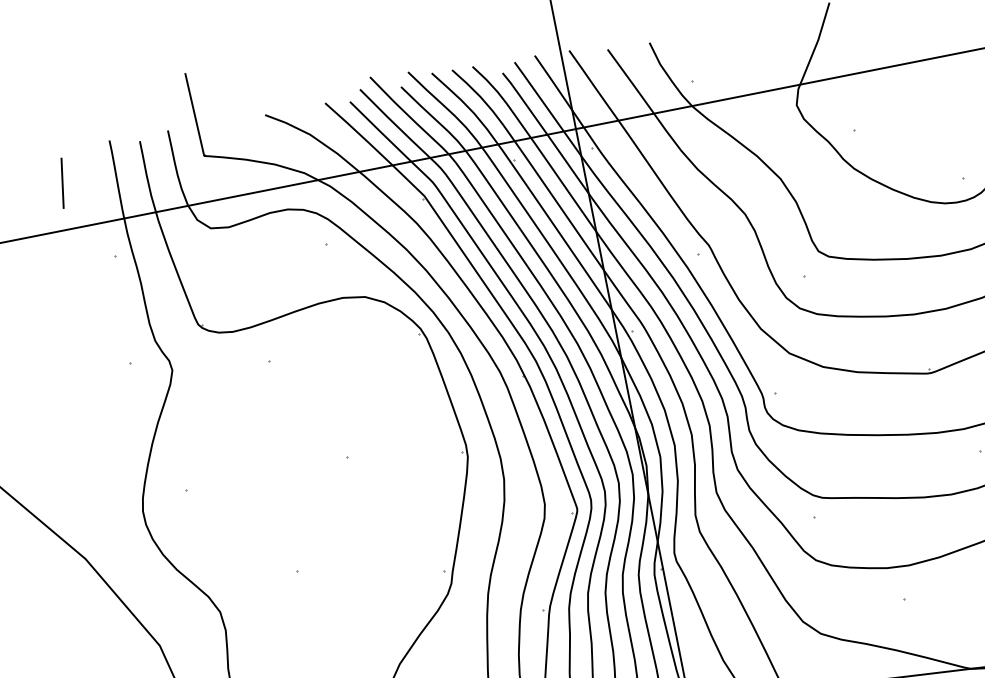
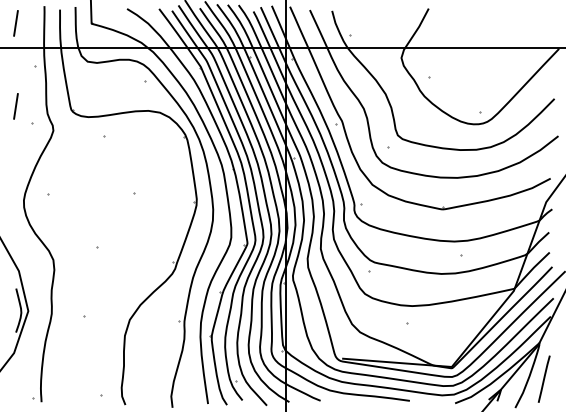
line: (92, 338) -> (15, 106), added

